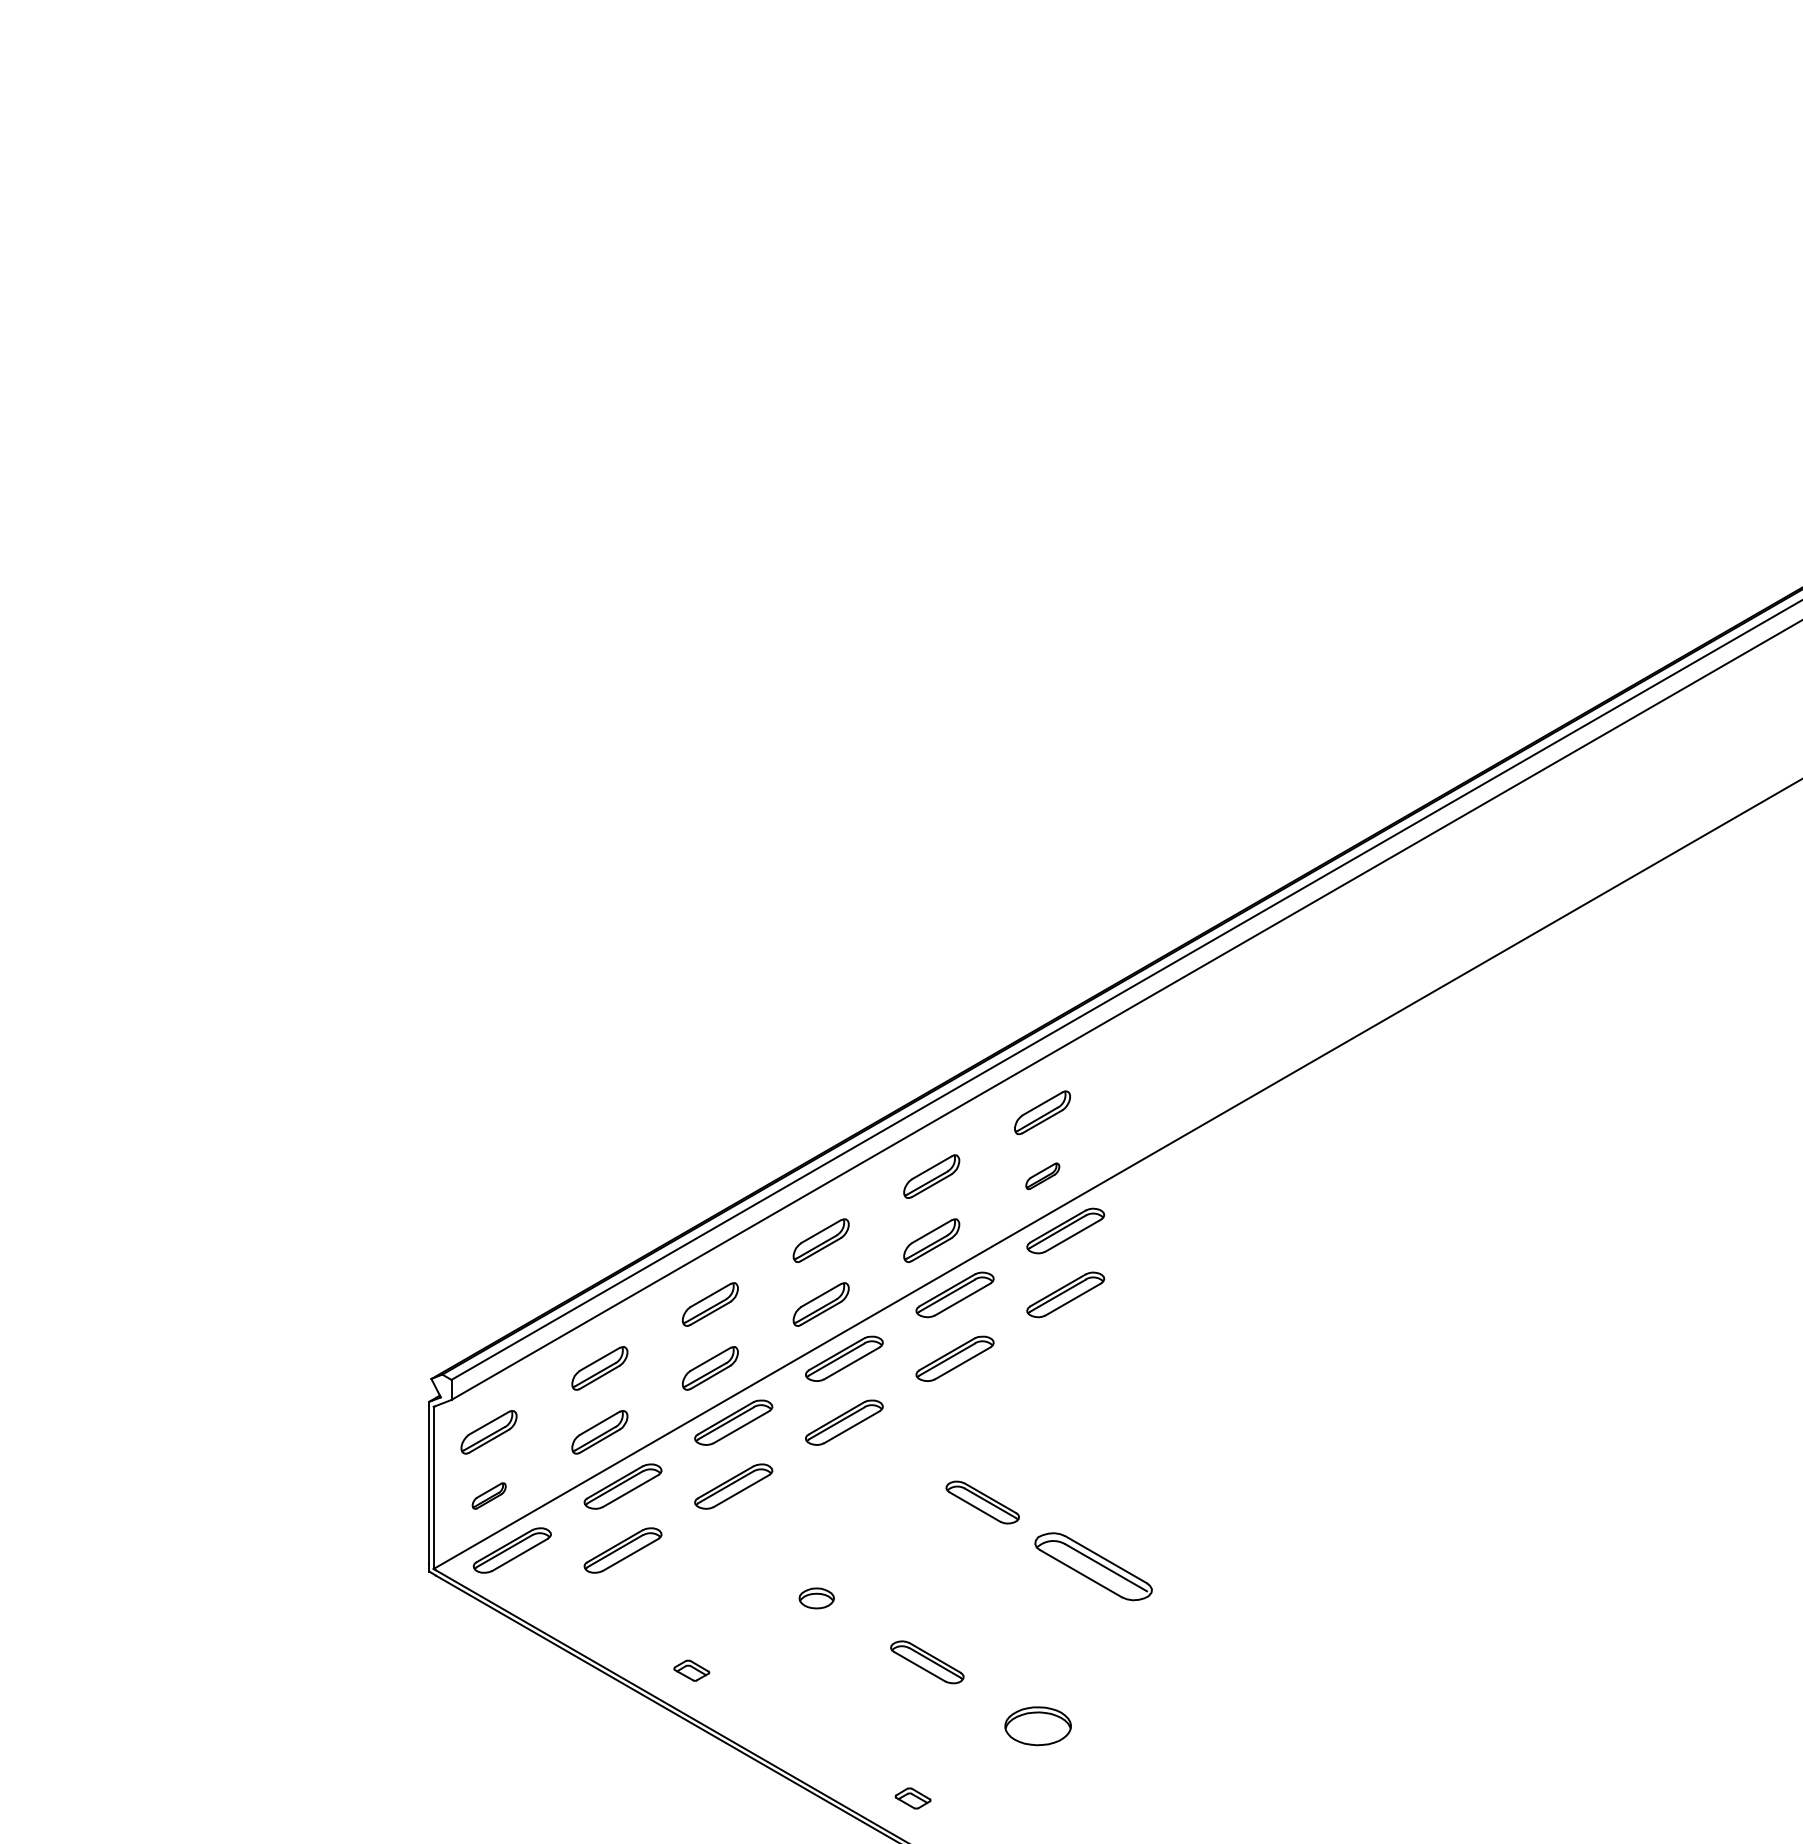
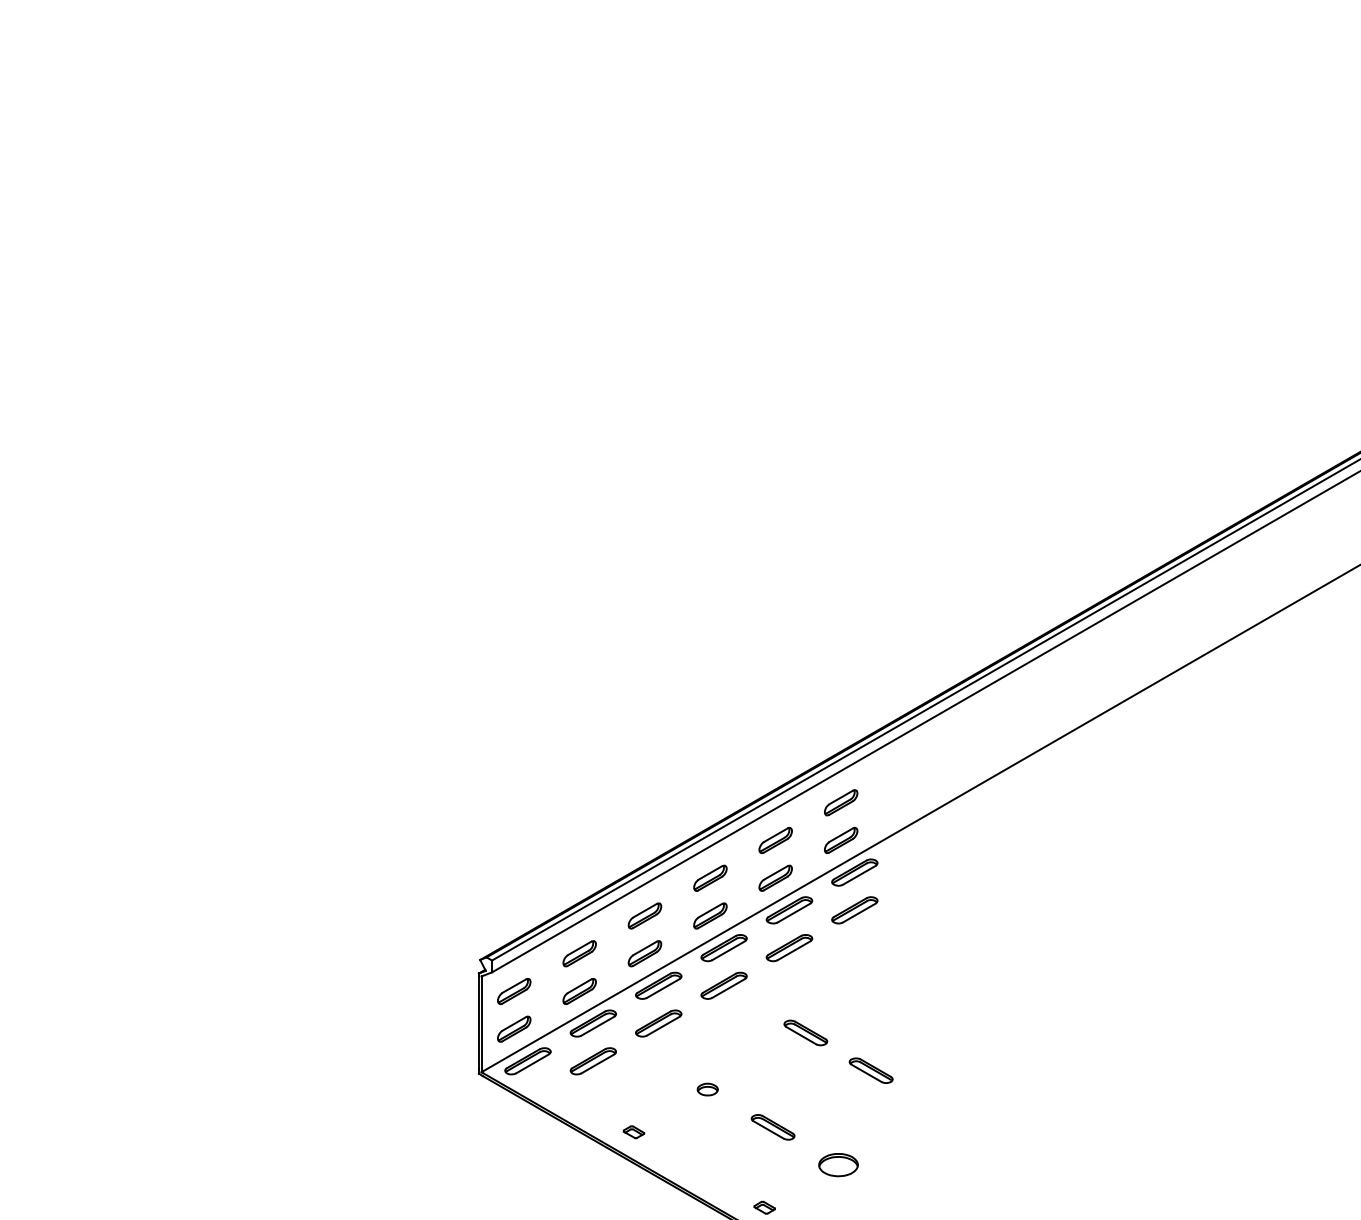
part: (1043, 1174) -> (841, 839), size x1.67
part: (489, 1494) -> (514, 1028), size x1.67
part: (1092, 1566) -> (870, 1070), size x0.62

